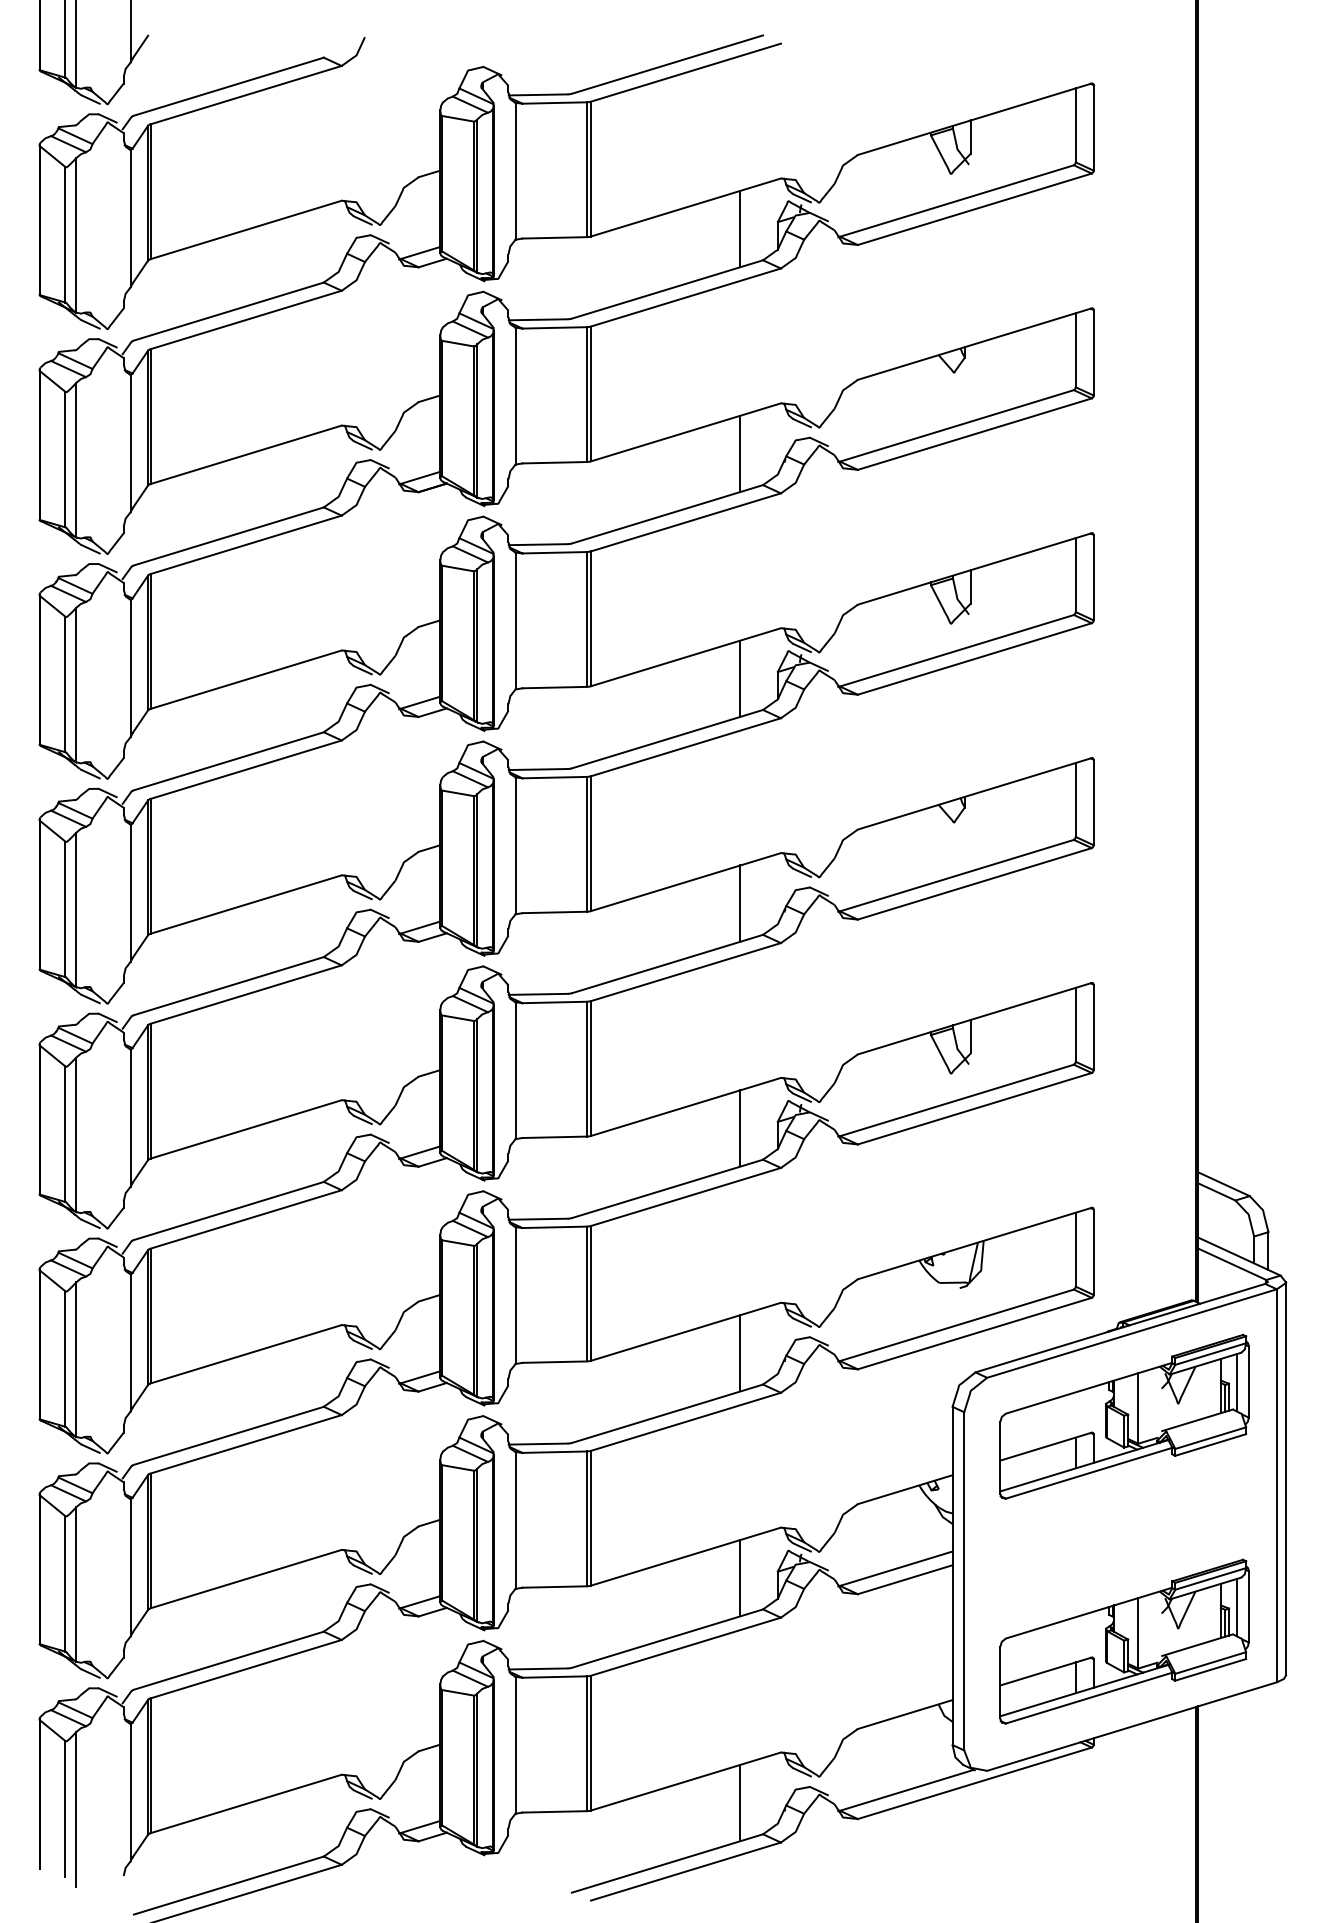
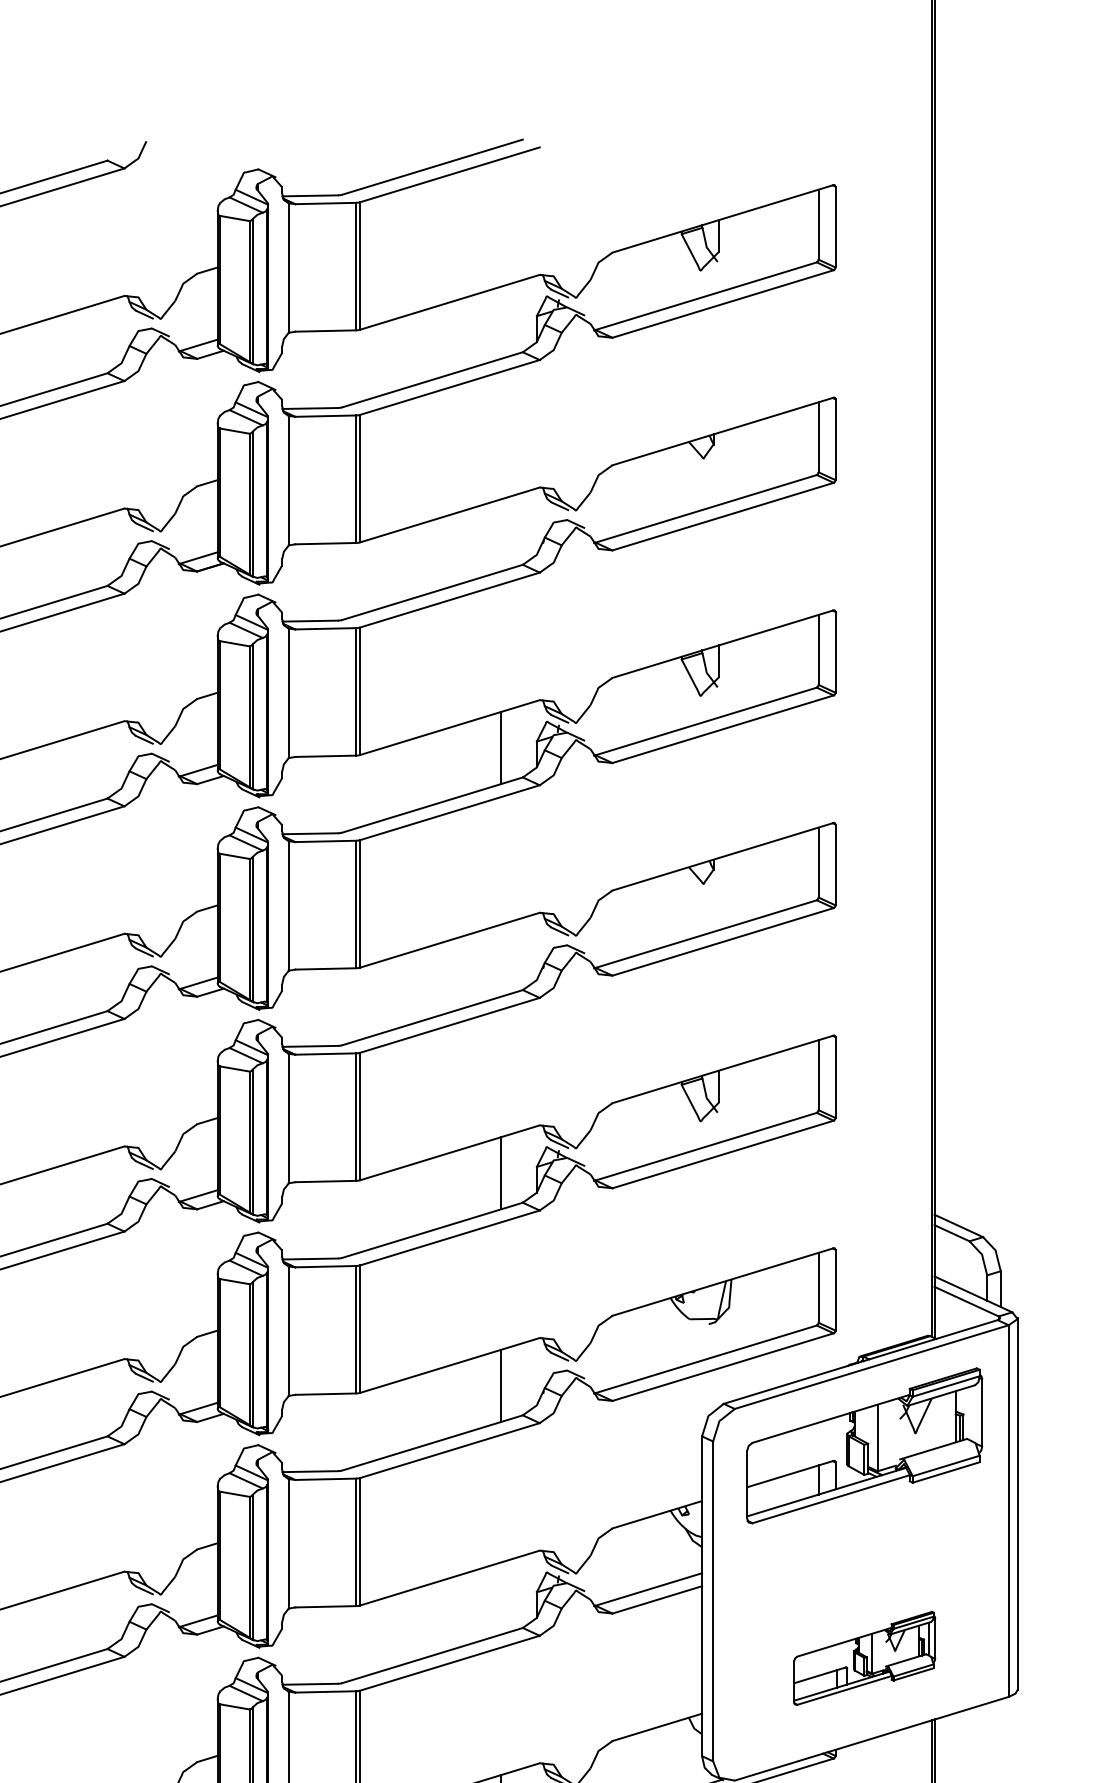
line: (740, 228) -> (501, 322), removed
line: (740, 453) -> (501, 534), removed
line: (740, 903) -> (501, 960), removed
line: (1237, 1381) -> (971, 1412), removed
line: (740, 1577) -> (501, 1597), removed
part: (1124, 1641) -> (864, 1658), size x0.6

